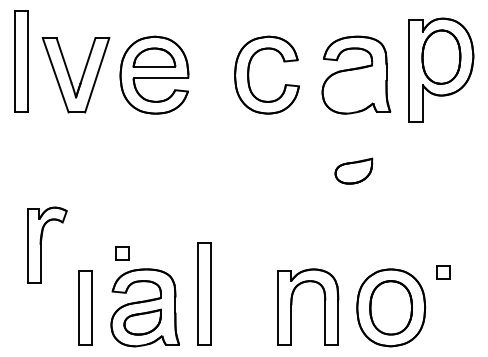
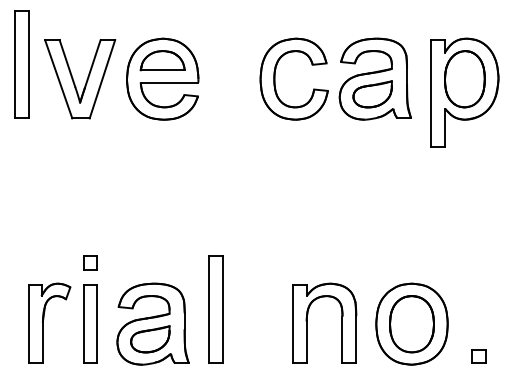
part: (441, 69) -> (464, 92), moved
part: (249, 74) -> (275, 78), moved
part: (353, 171) -> (372, 94), moved
part: (46, 244) -> (49, 322), moved
part: (122, 253) -> (90, 262), moved
part: (442, 272) -> (478, 356), moved

